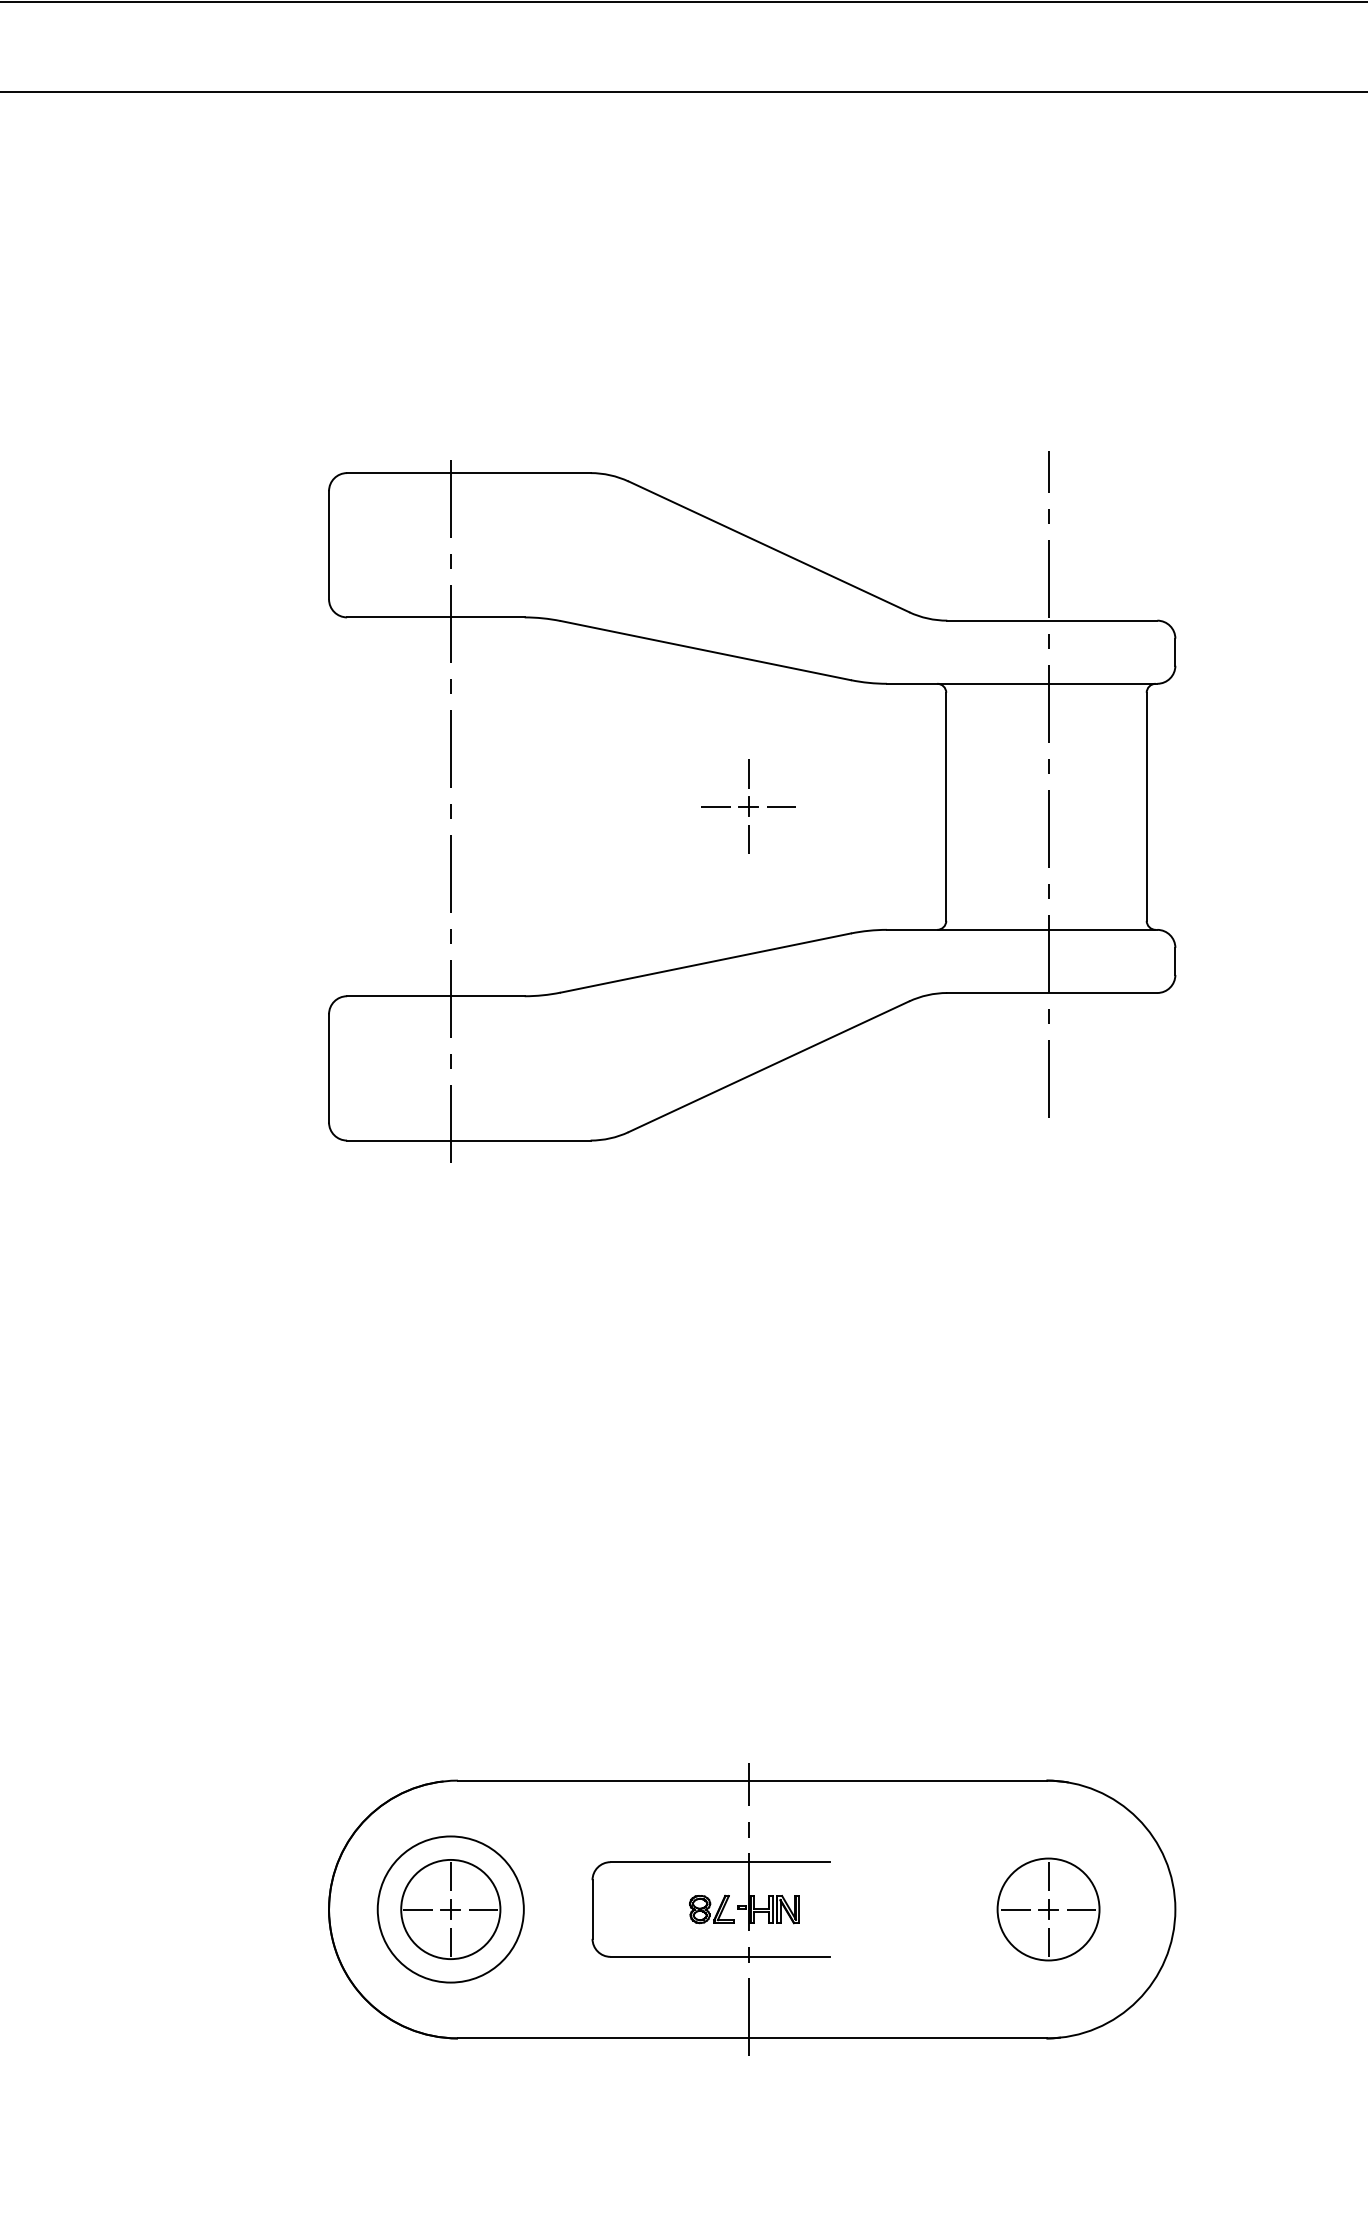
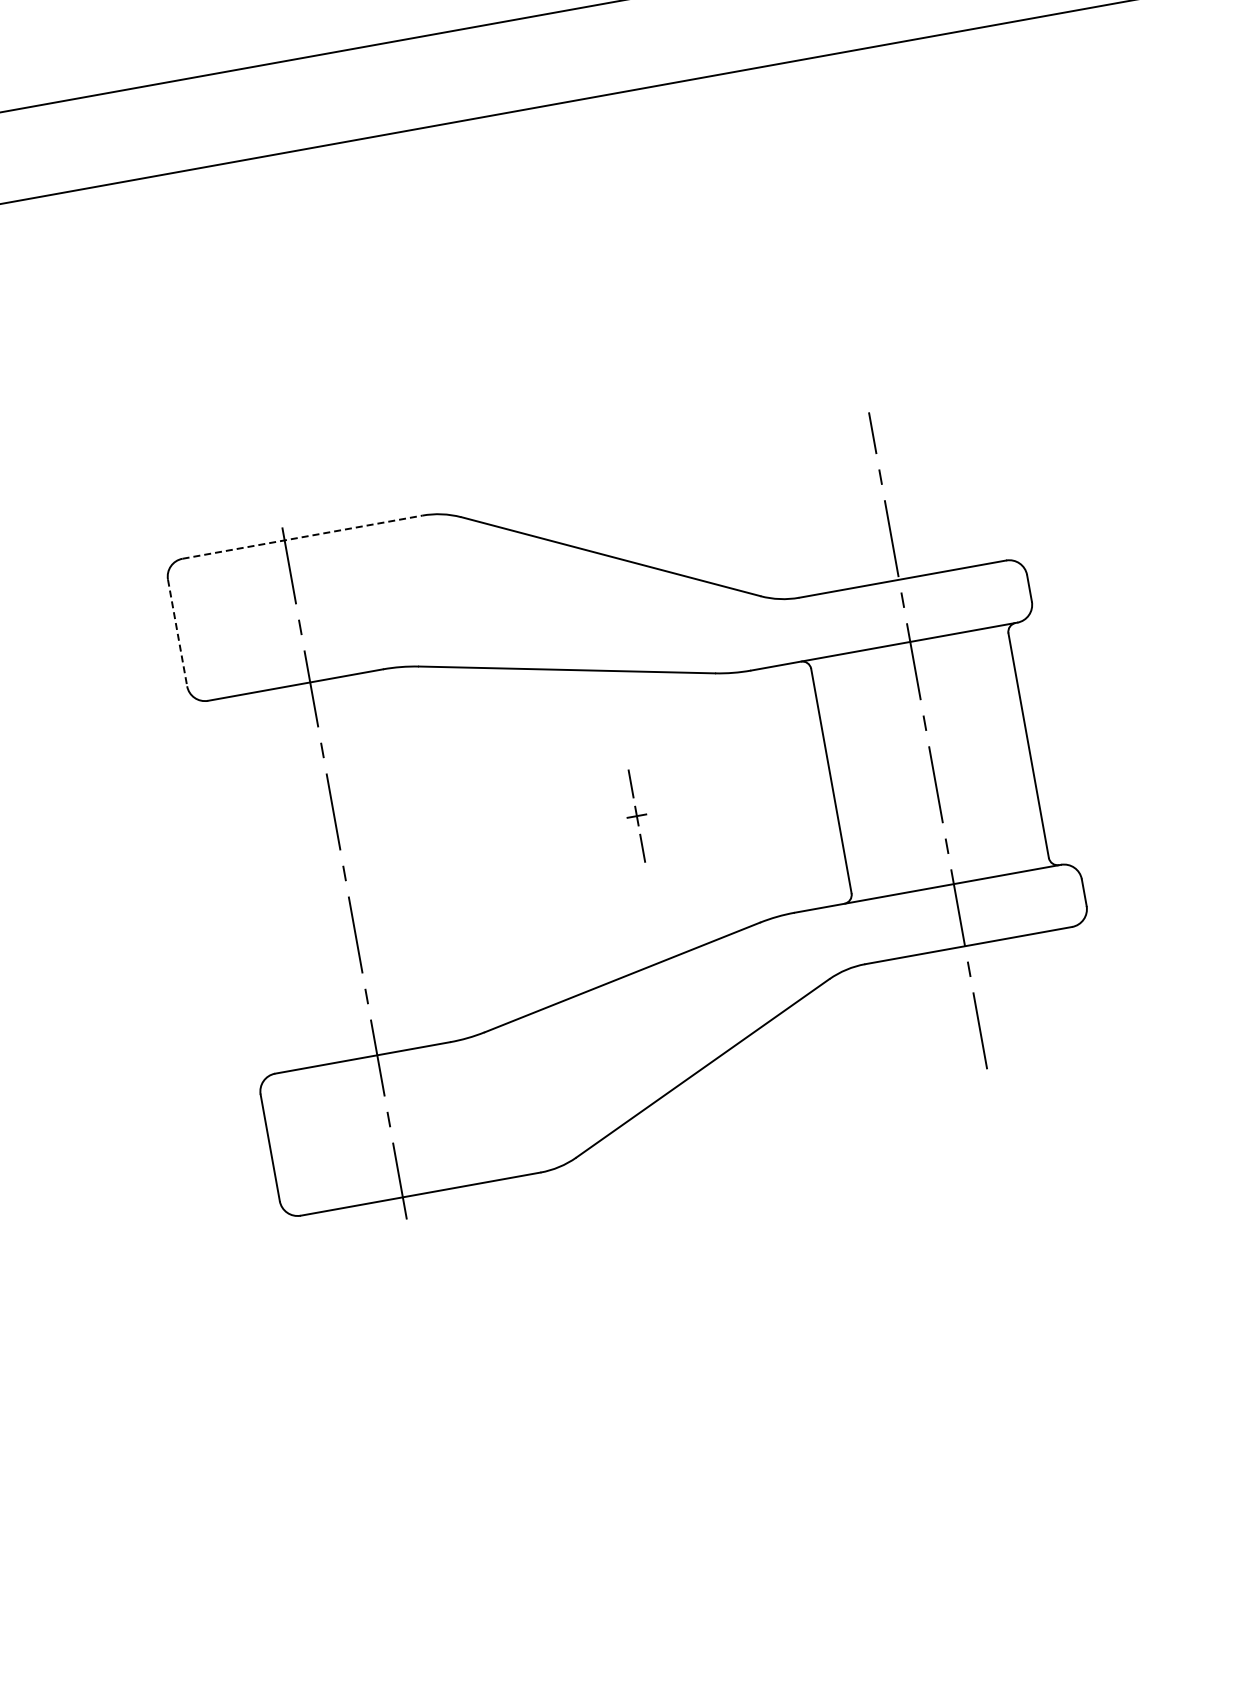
line: (468, 473) -> (302, 537), solid -> dashed
line: (329, 545) -> (178, 633), solid -> dashed
line: (715, 806) -> (604, 821), removed
line: (781, 806) -> (669, 809), removed

